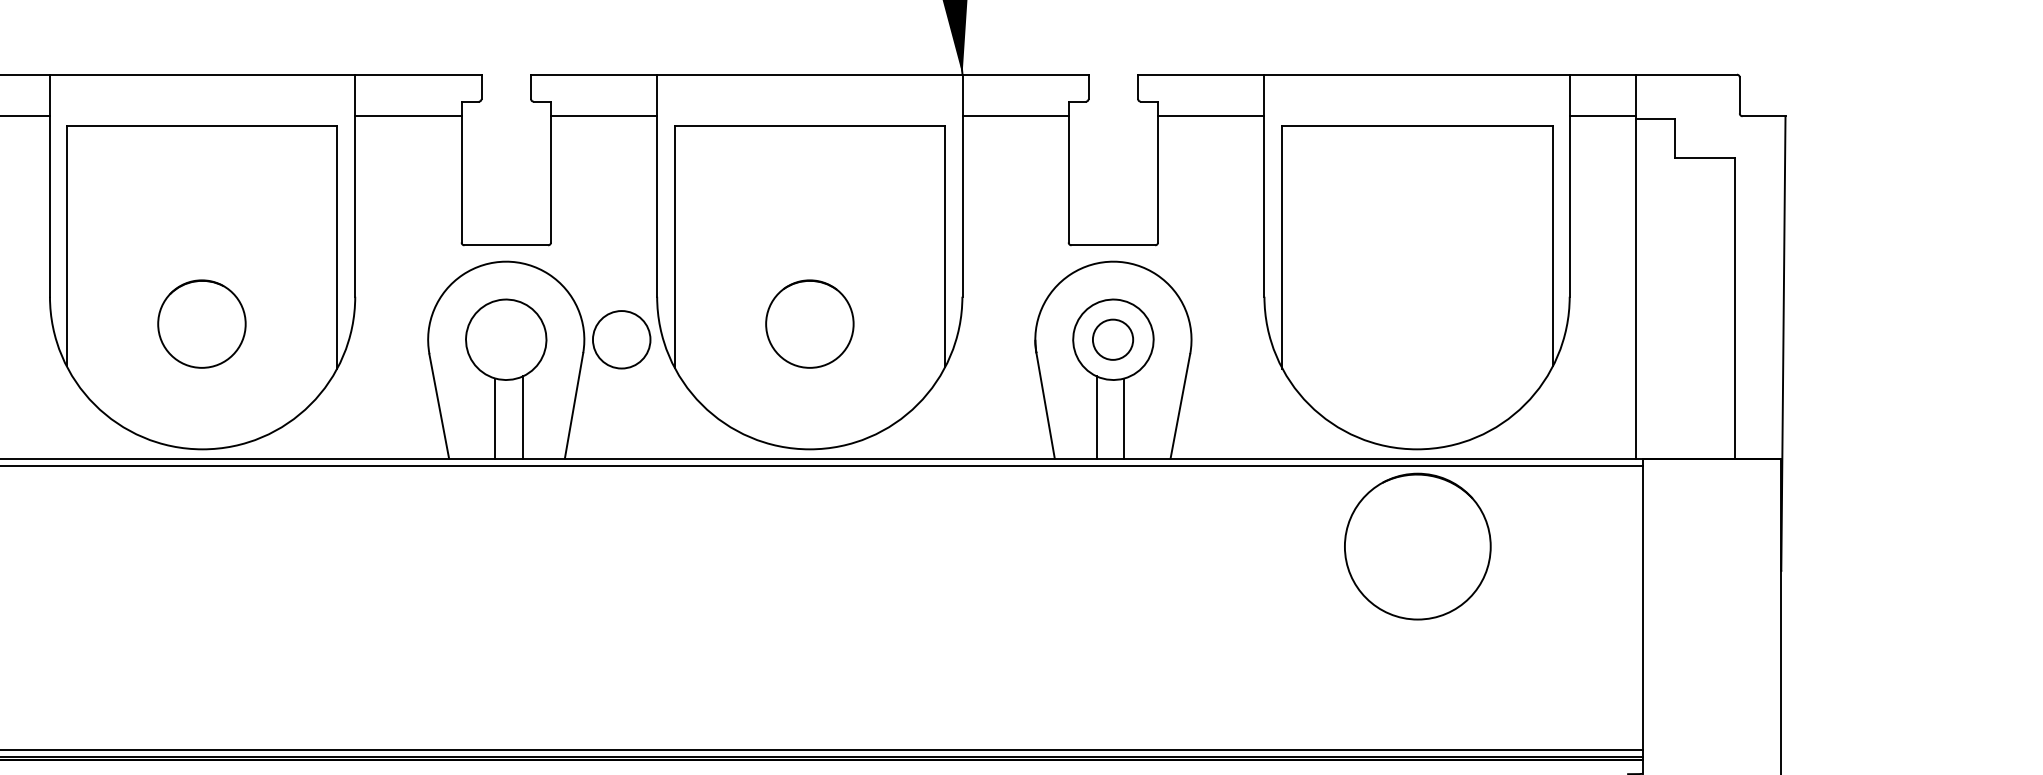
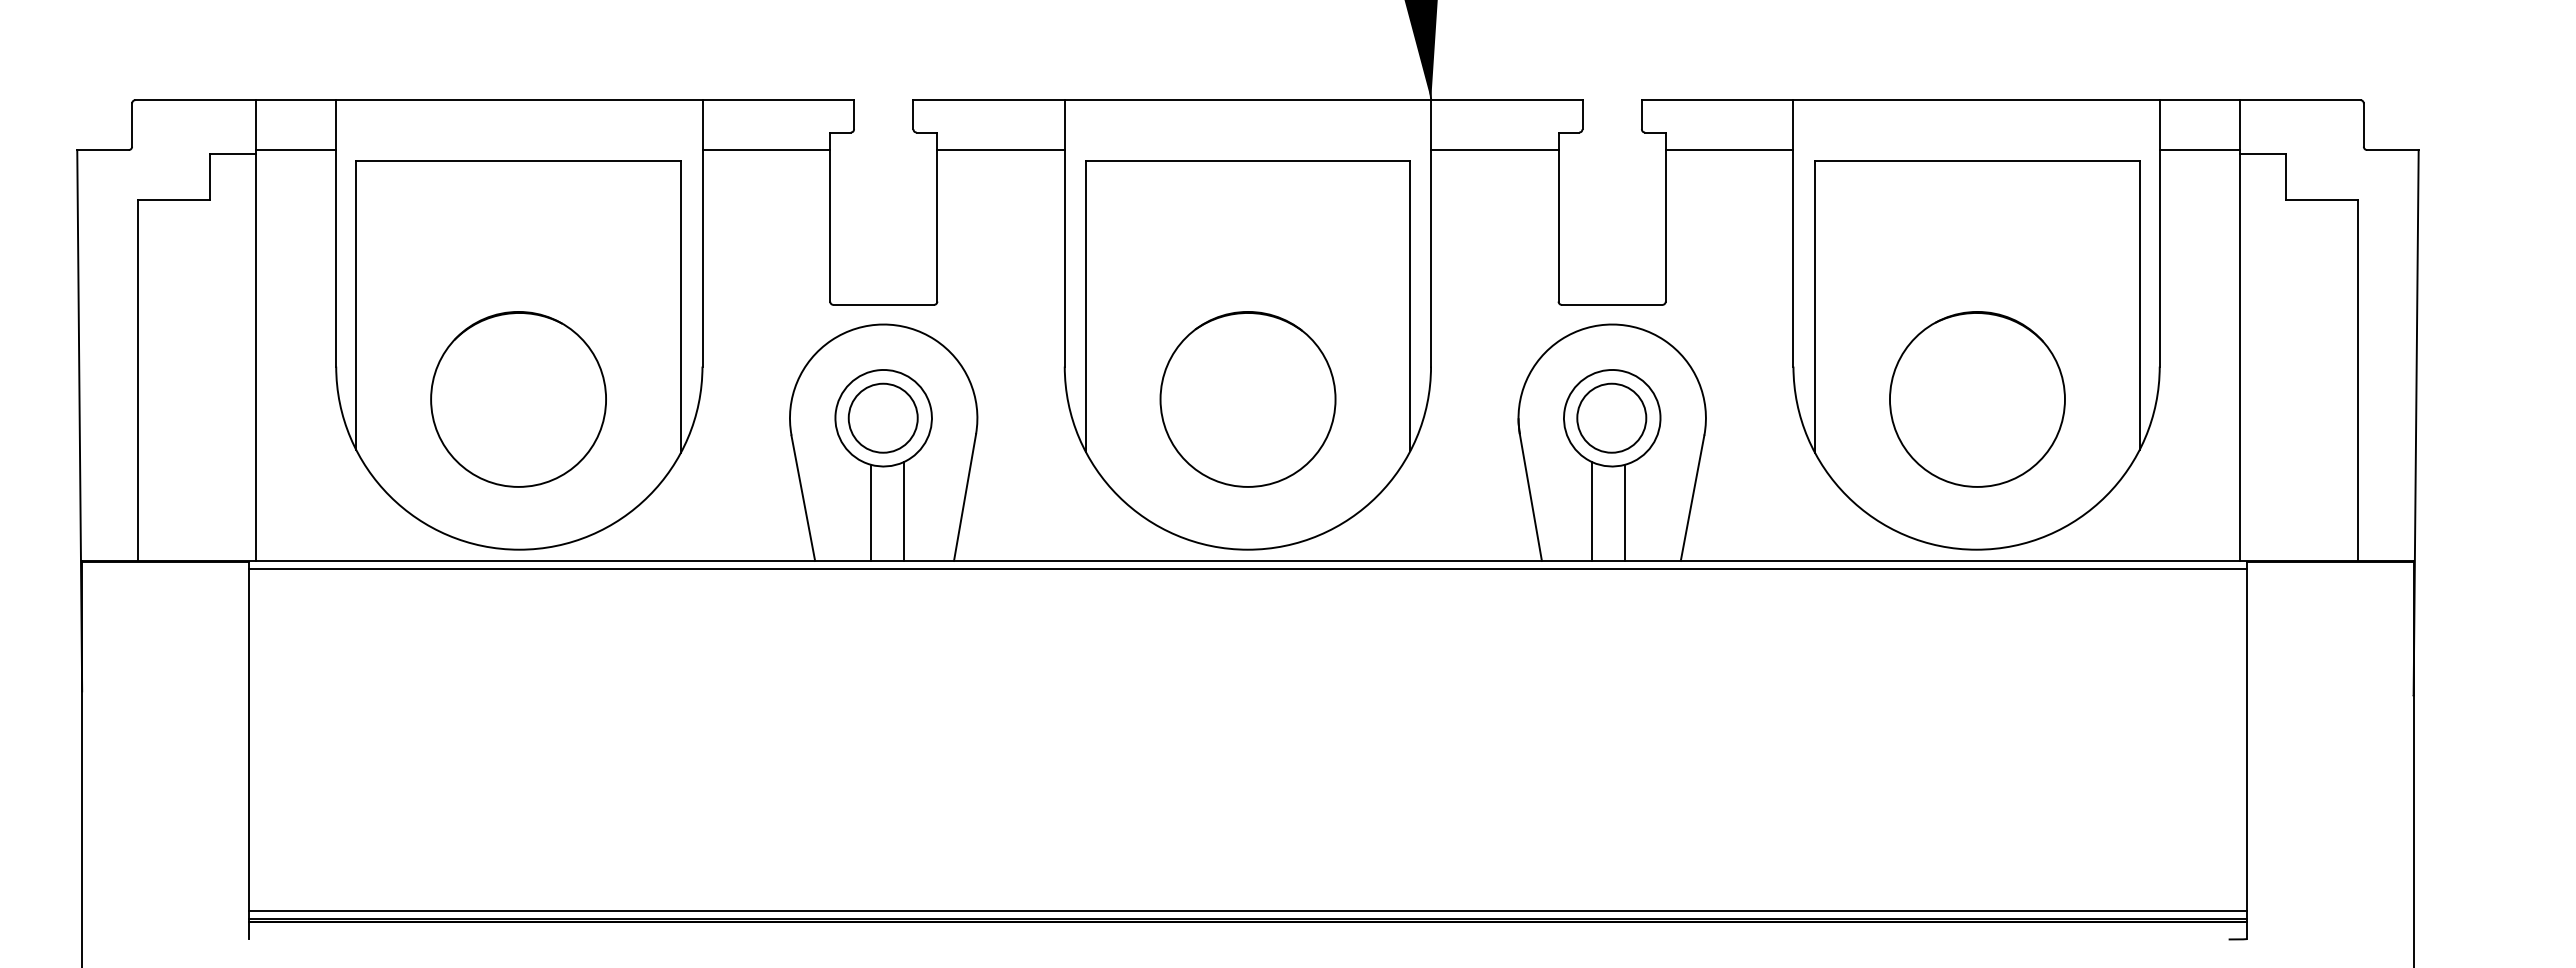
circle: (201, 324) -> (518, 399), size x1.67
part: (809, 324) -> (1247, 399), size x1.67
circle: (621, 339) -> (882, 417), moved
circle: (1112, 339) -> (1611, 417), size x1.43
circle: (1417, 546) -> (1977, 399), moved

